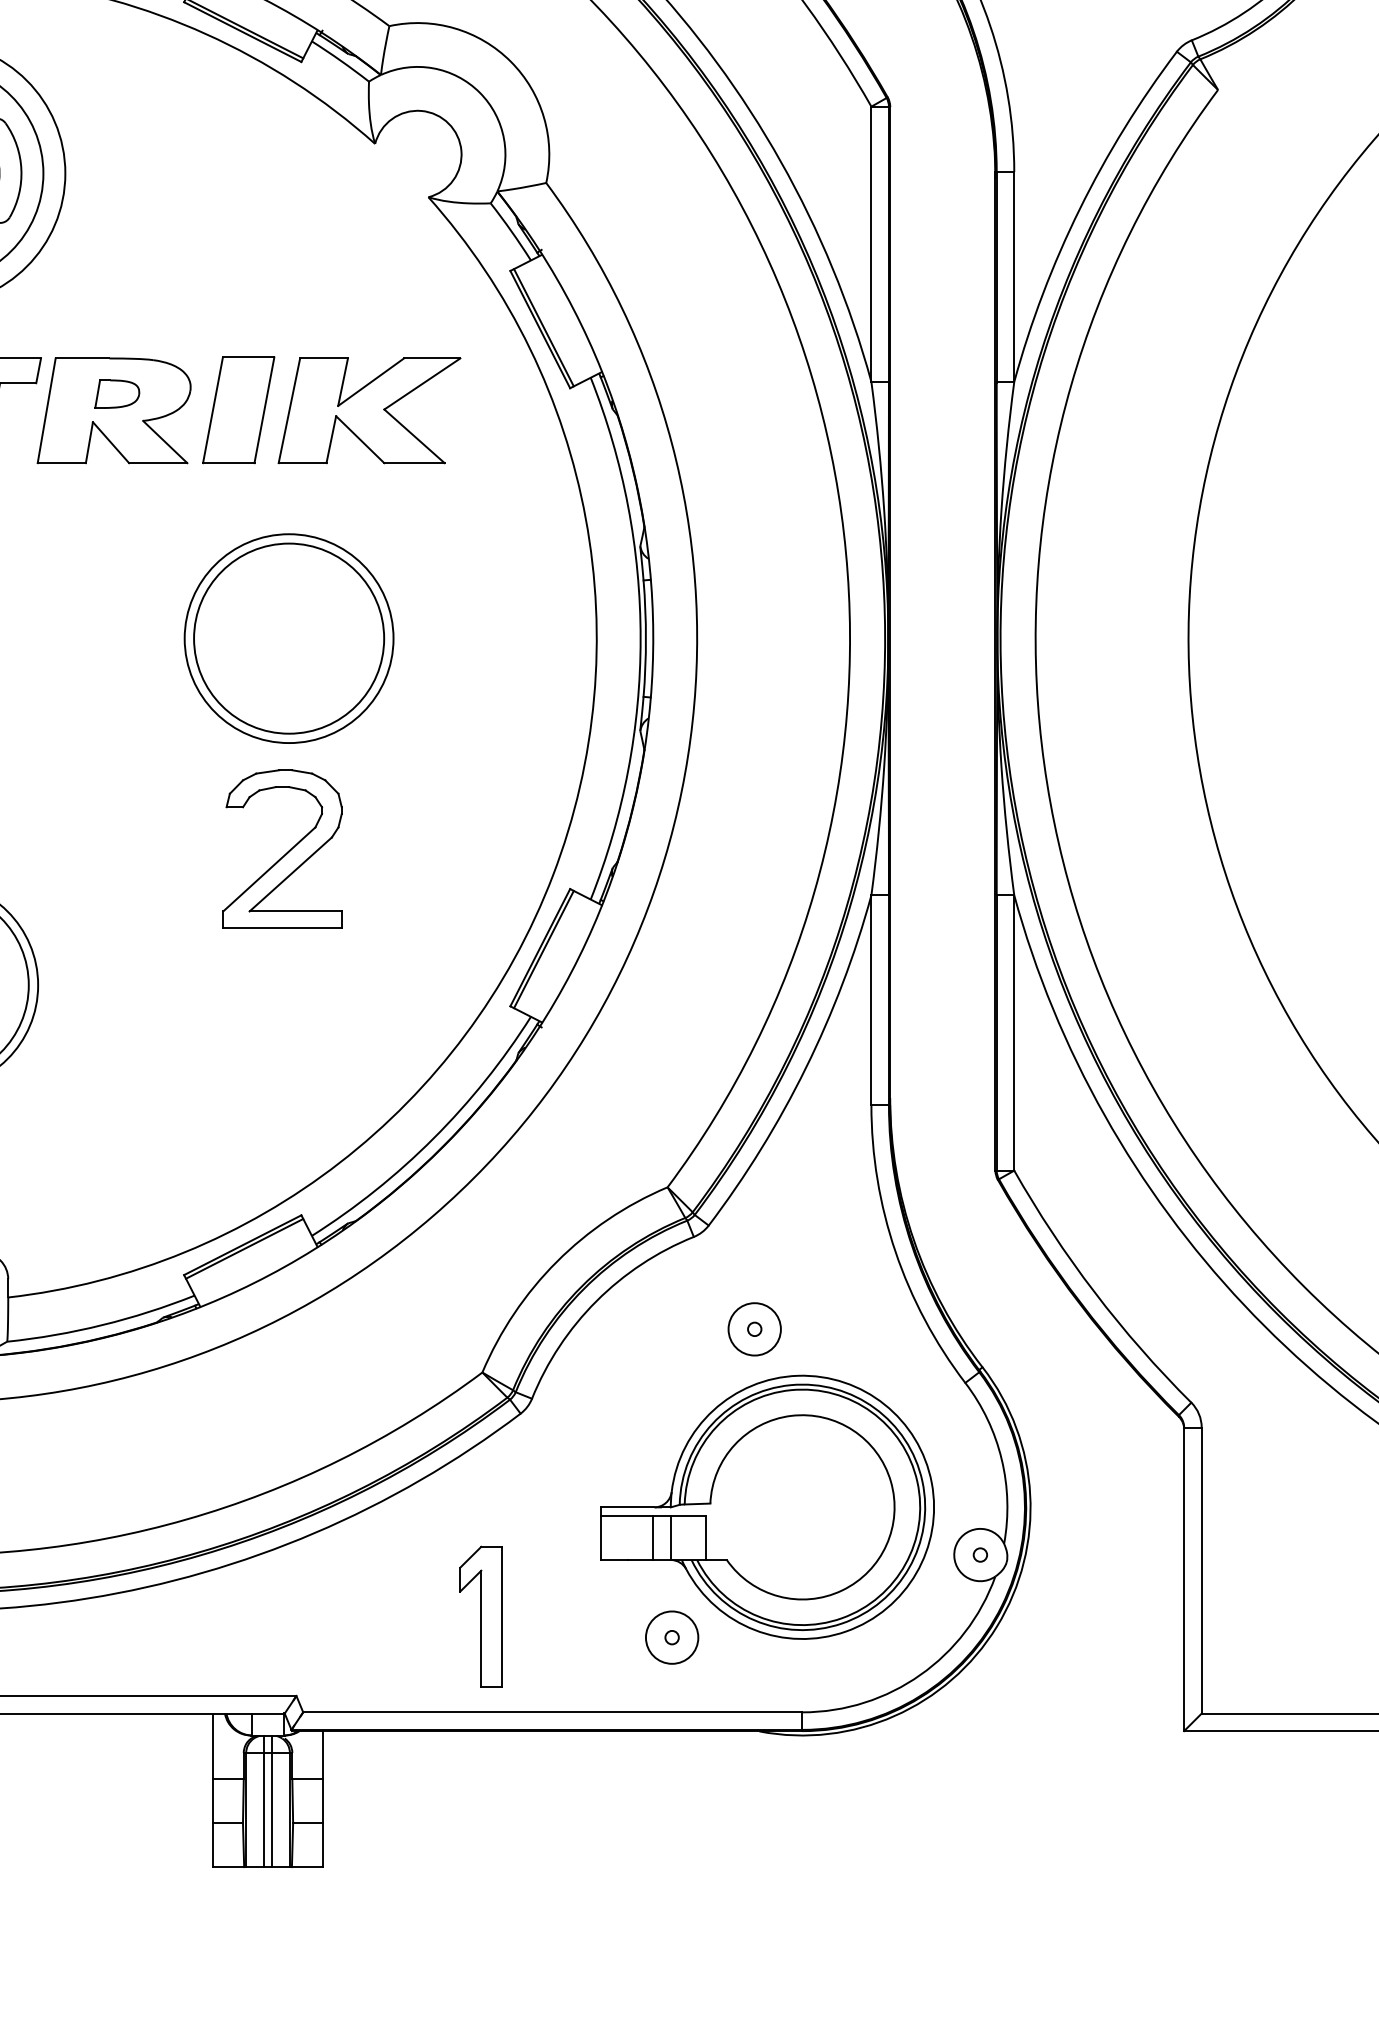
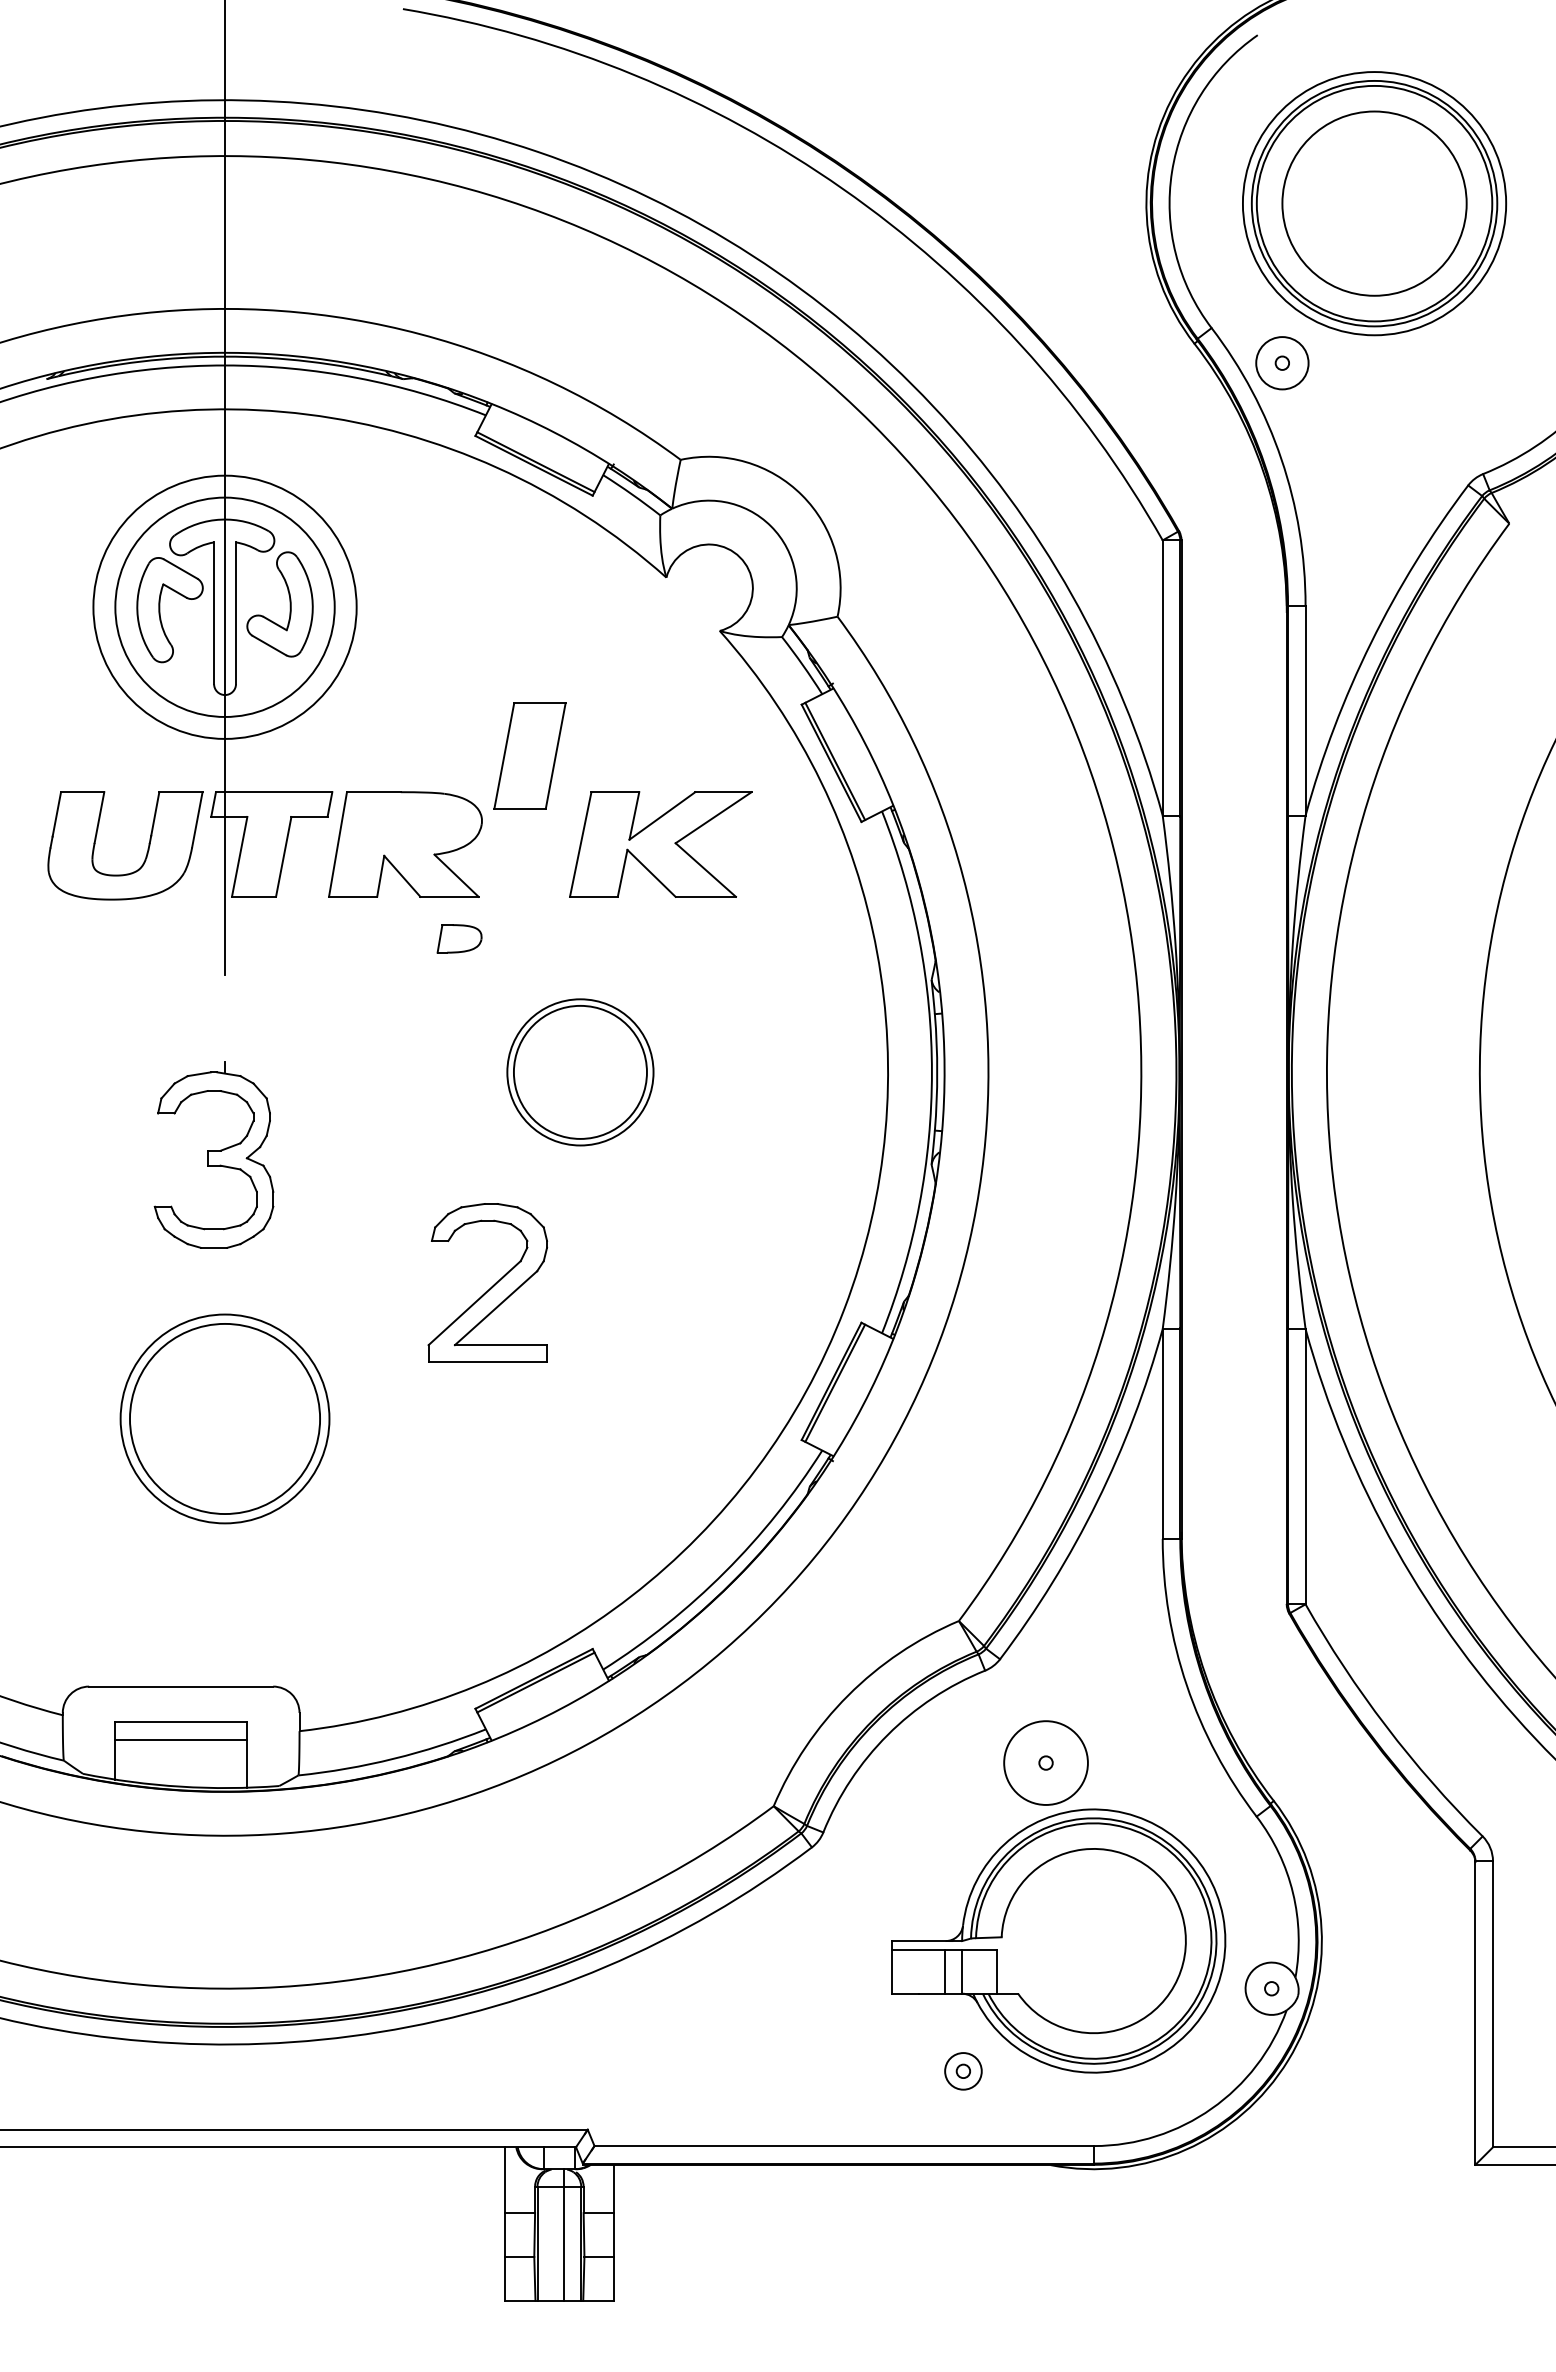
part: (117, 393) -> (459, 938), moved
part: (238, 409) -> (529, 755), moved
part: (289, 638) -> (580, 1072), size x0.7
part: (282, 848) -> (487, 1282), moved
circle: (754, 1328) -> (1045, 1762), size x1.6
part: (481, 1616) -> (772, 2050), removed
circle: (672, 1637) -> (963, 2071), size x0.7
line: (263, 1800) -> (554, 2234), removed

